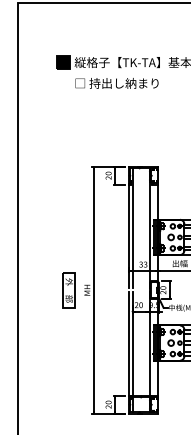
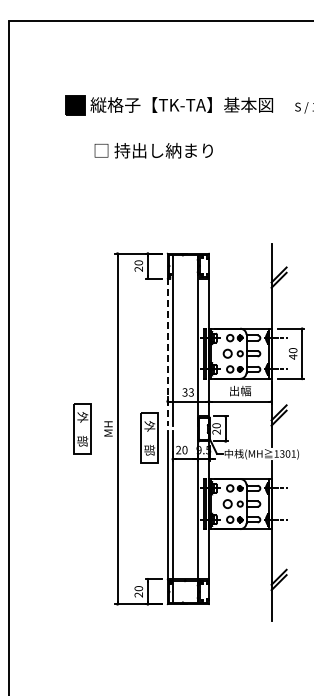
text: (116, 83) -> (153, 150), moved
line: (128, 236) -> (167, 352), solid -> dashed
part: (116, 296) -> (149, 437), added

